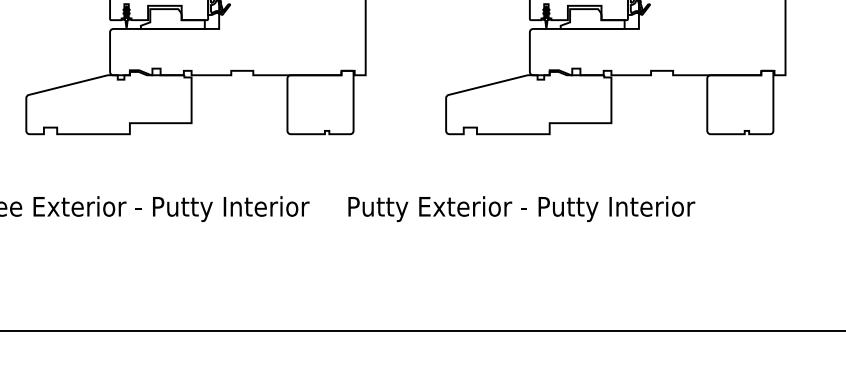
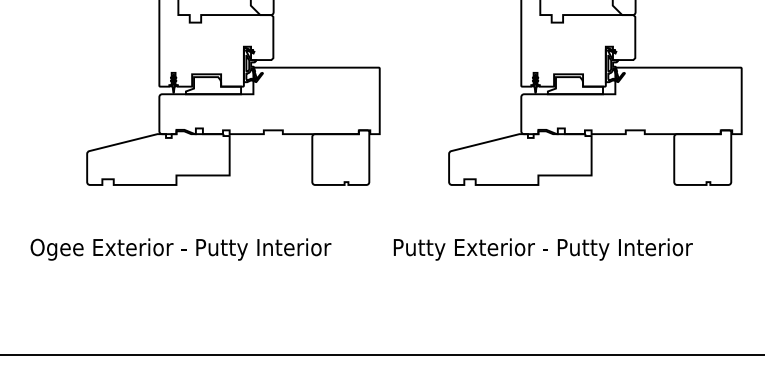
text: (520, 209) -> (542, 249), moved

